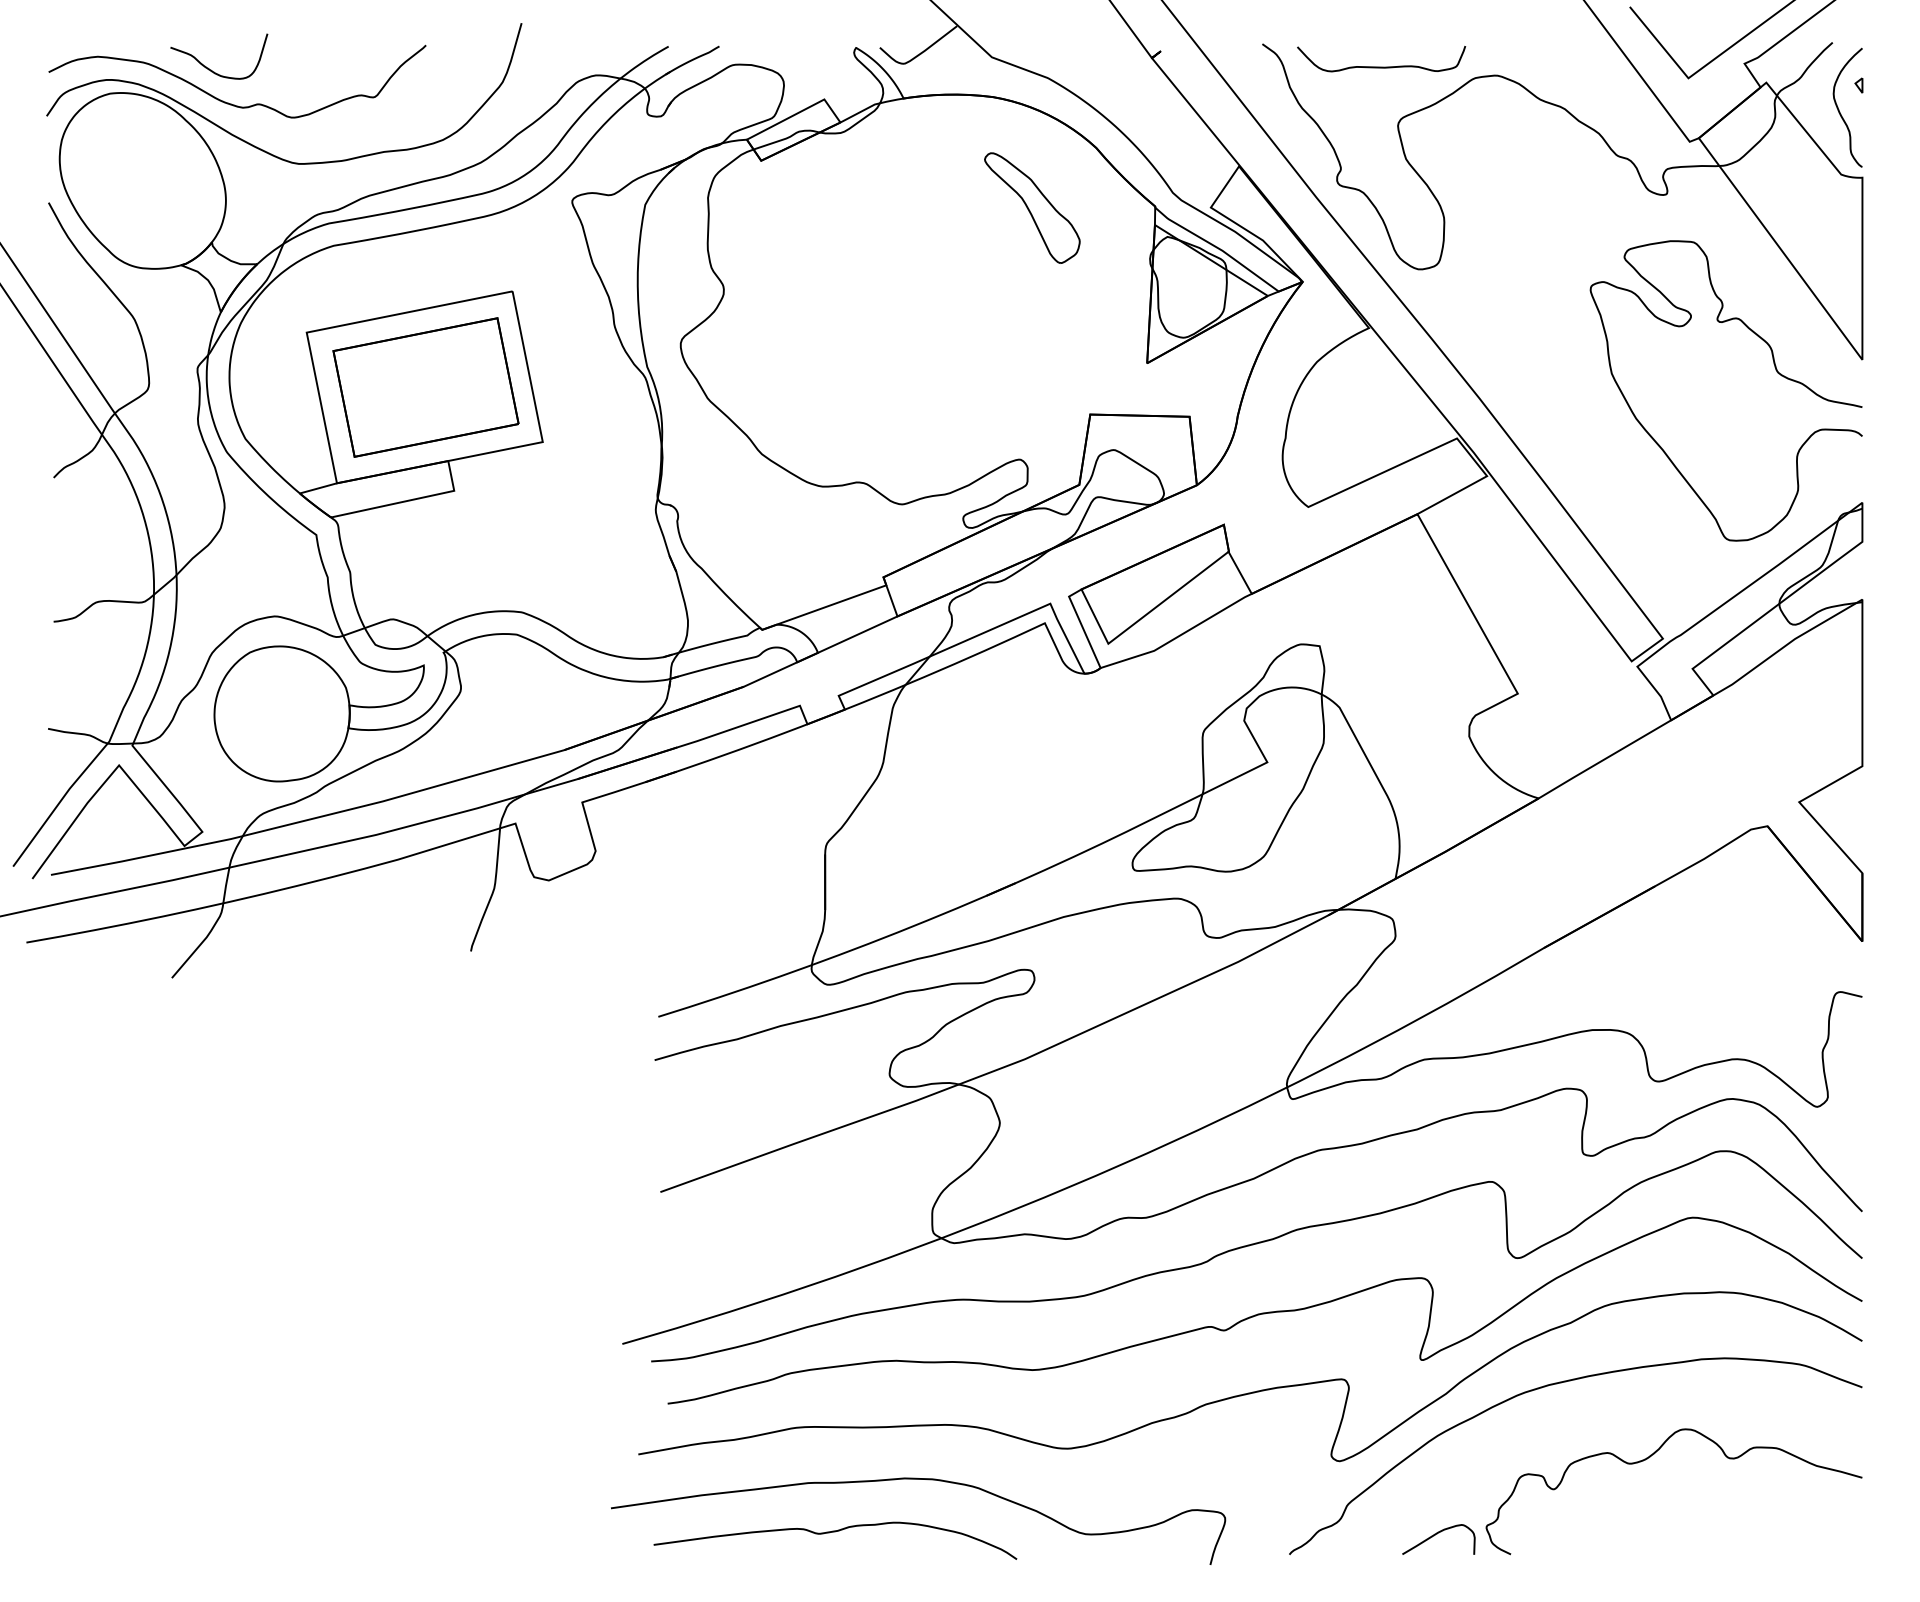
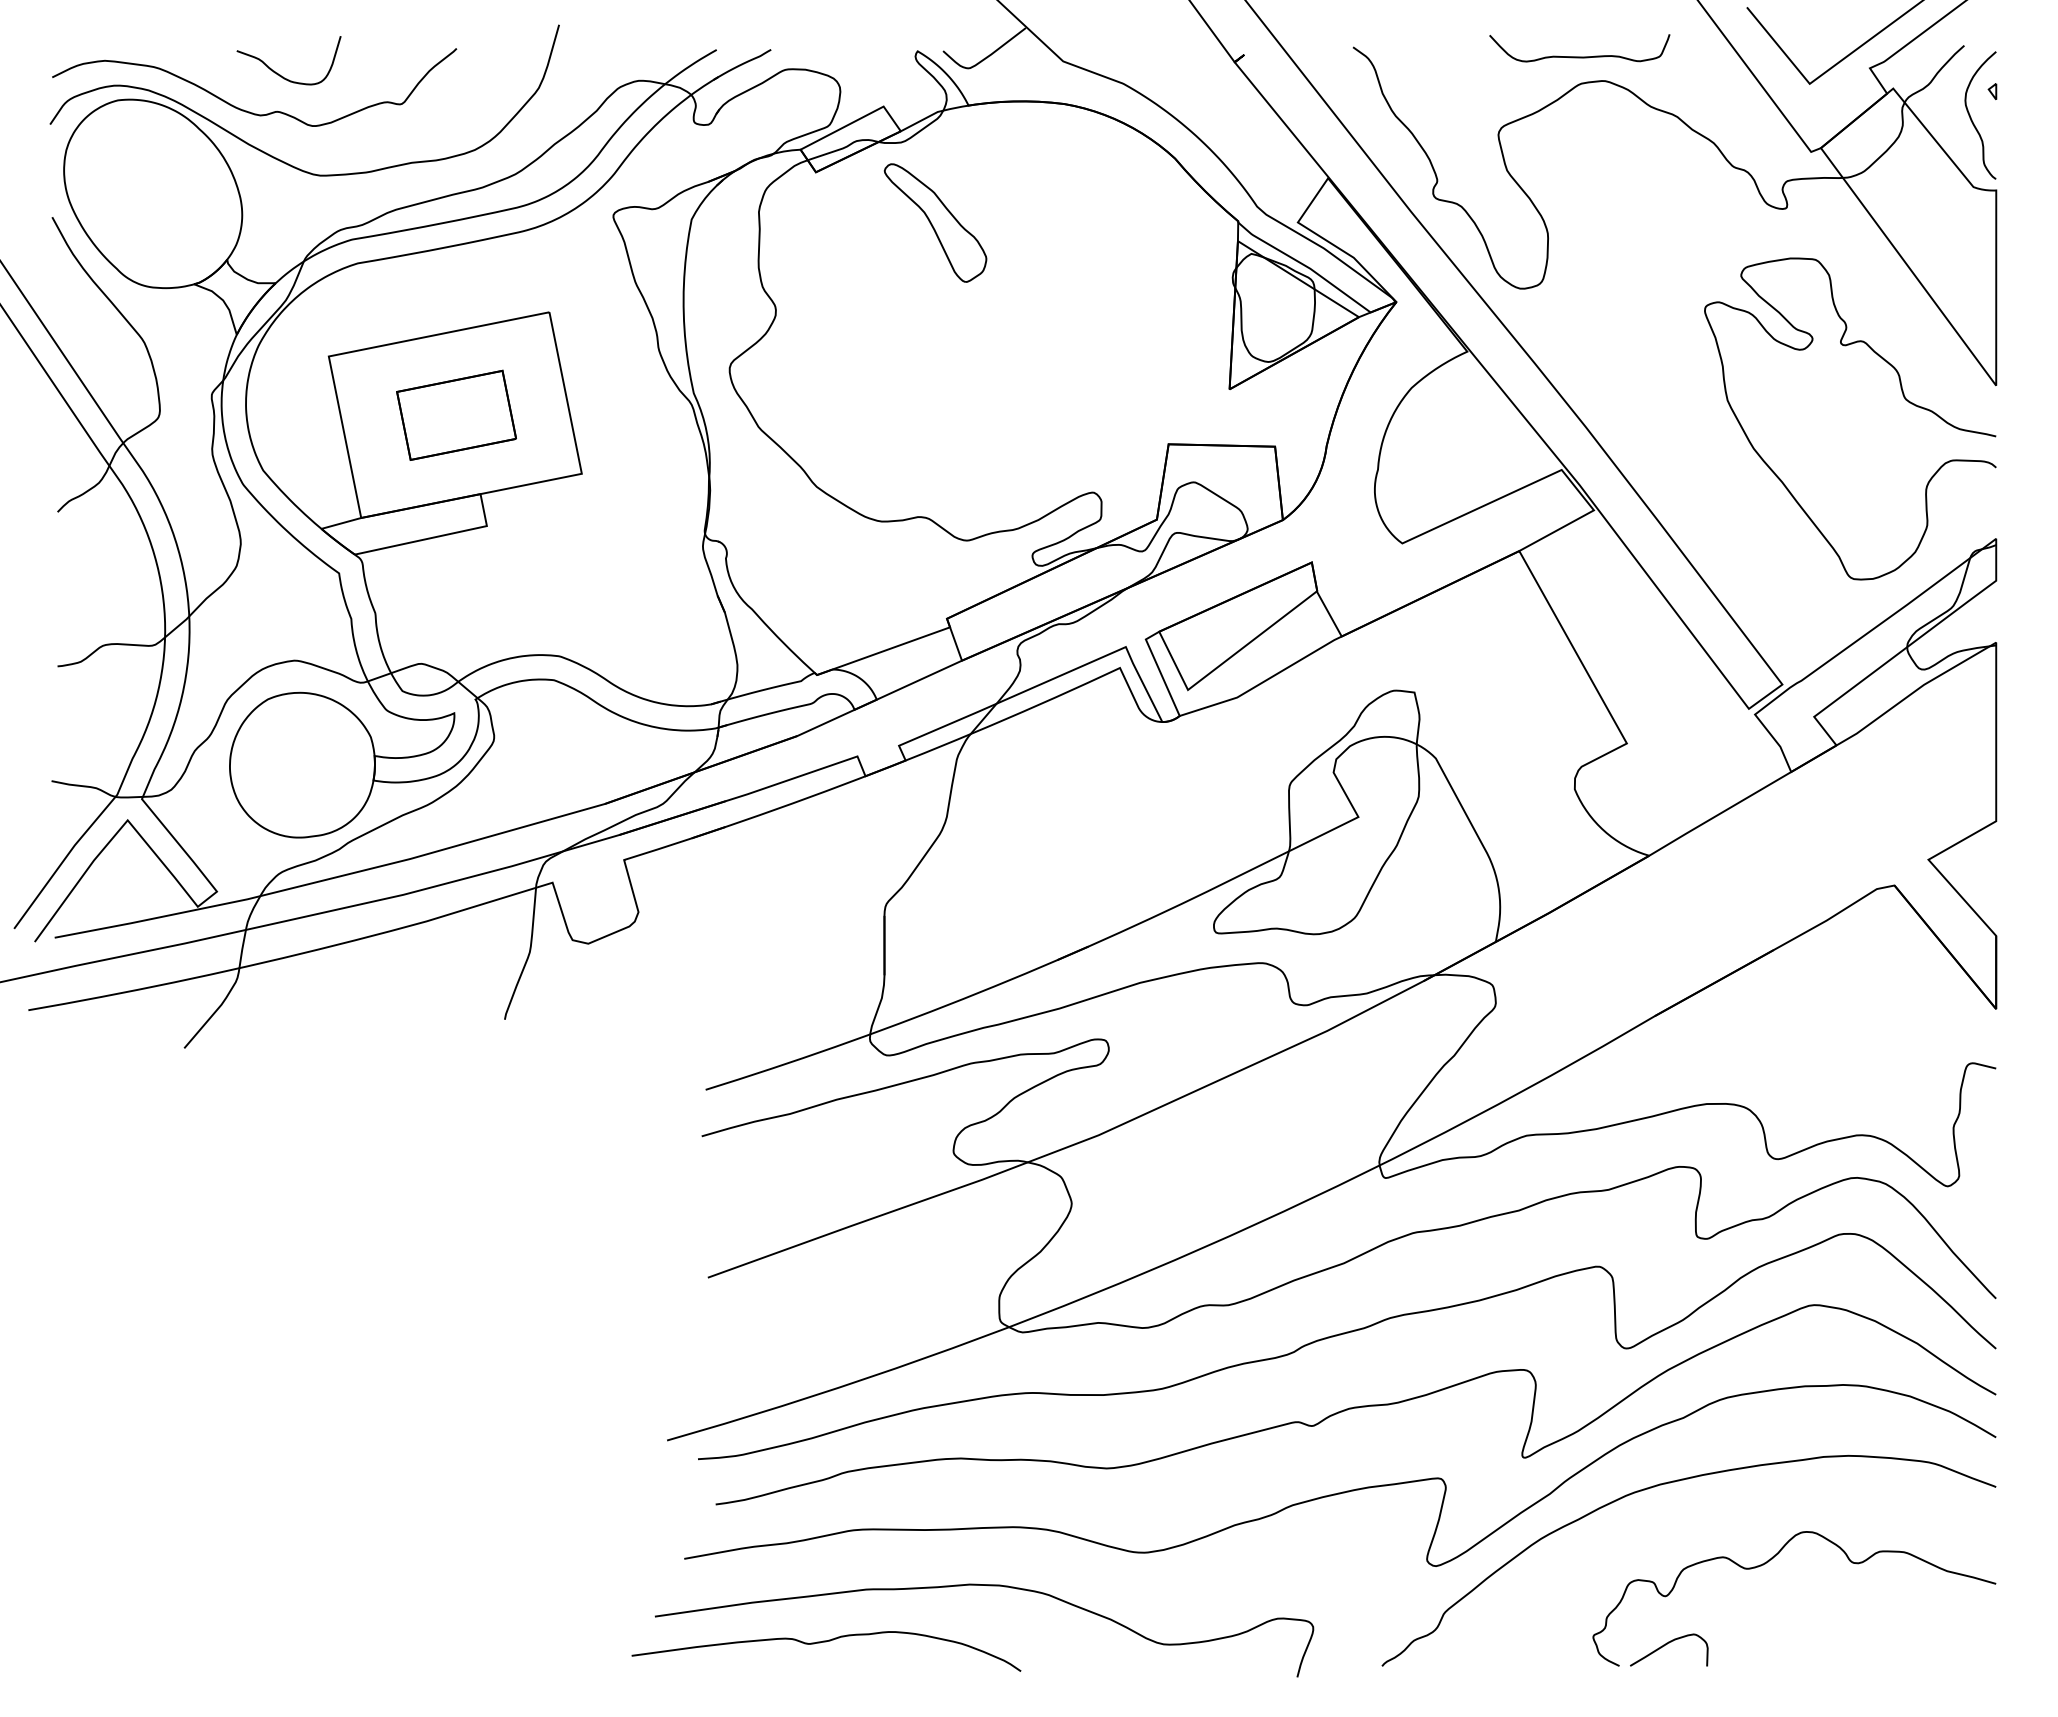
curve: (1381, 66) -> (1579, 56), moved
curve: (211, 69) -> (280, 74), moved
part: (1032, 207) -> (935, 222), moved
part: (425, 387) -> (456, 415), size x0.6
curve: (835, 1532) -> (826, 1642), moved
curve: (1436, 1535) -> (1666, 1645), moved

